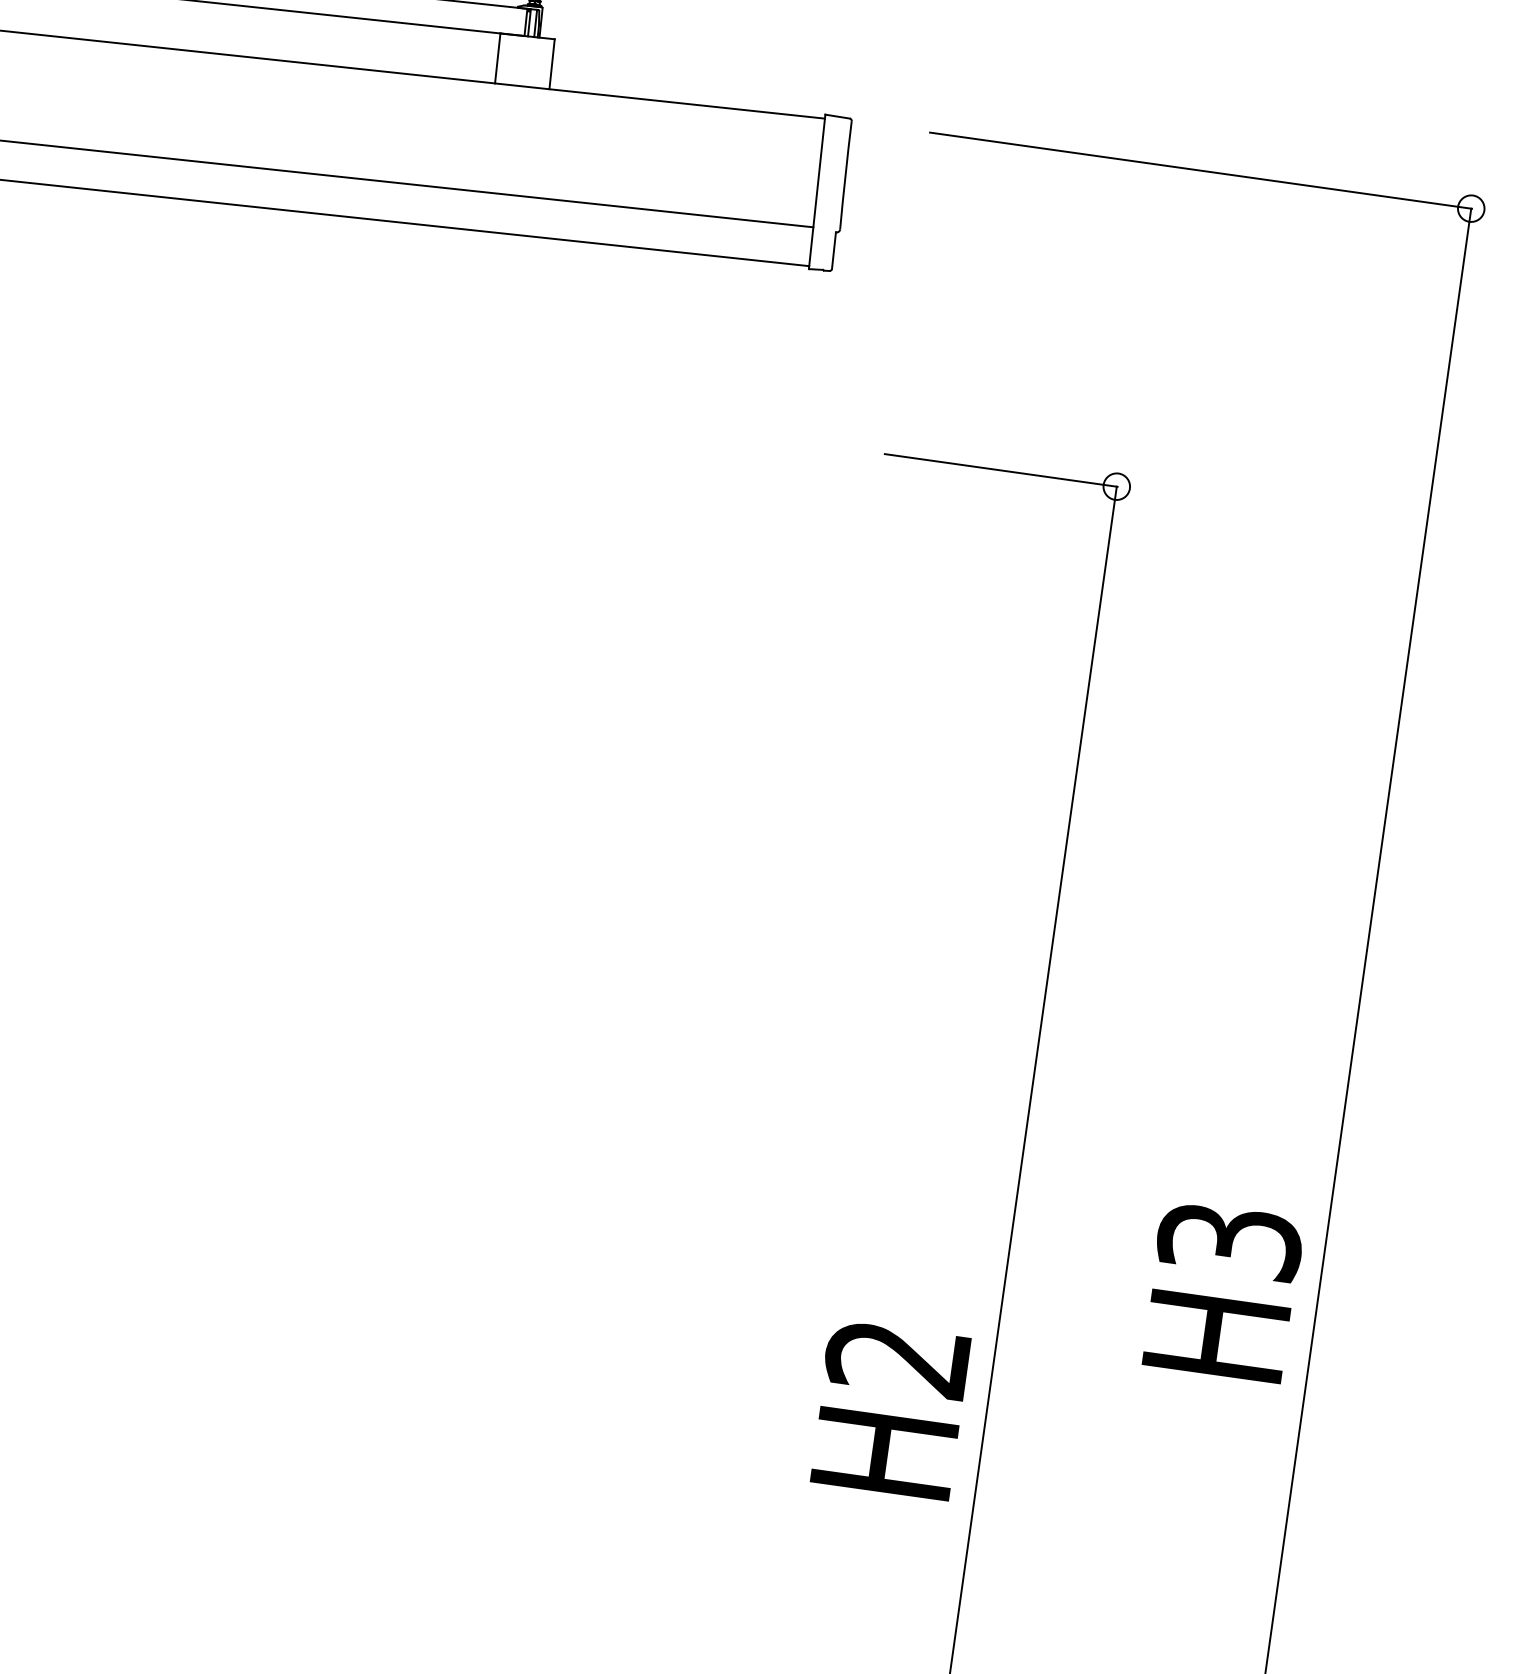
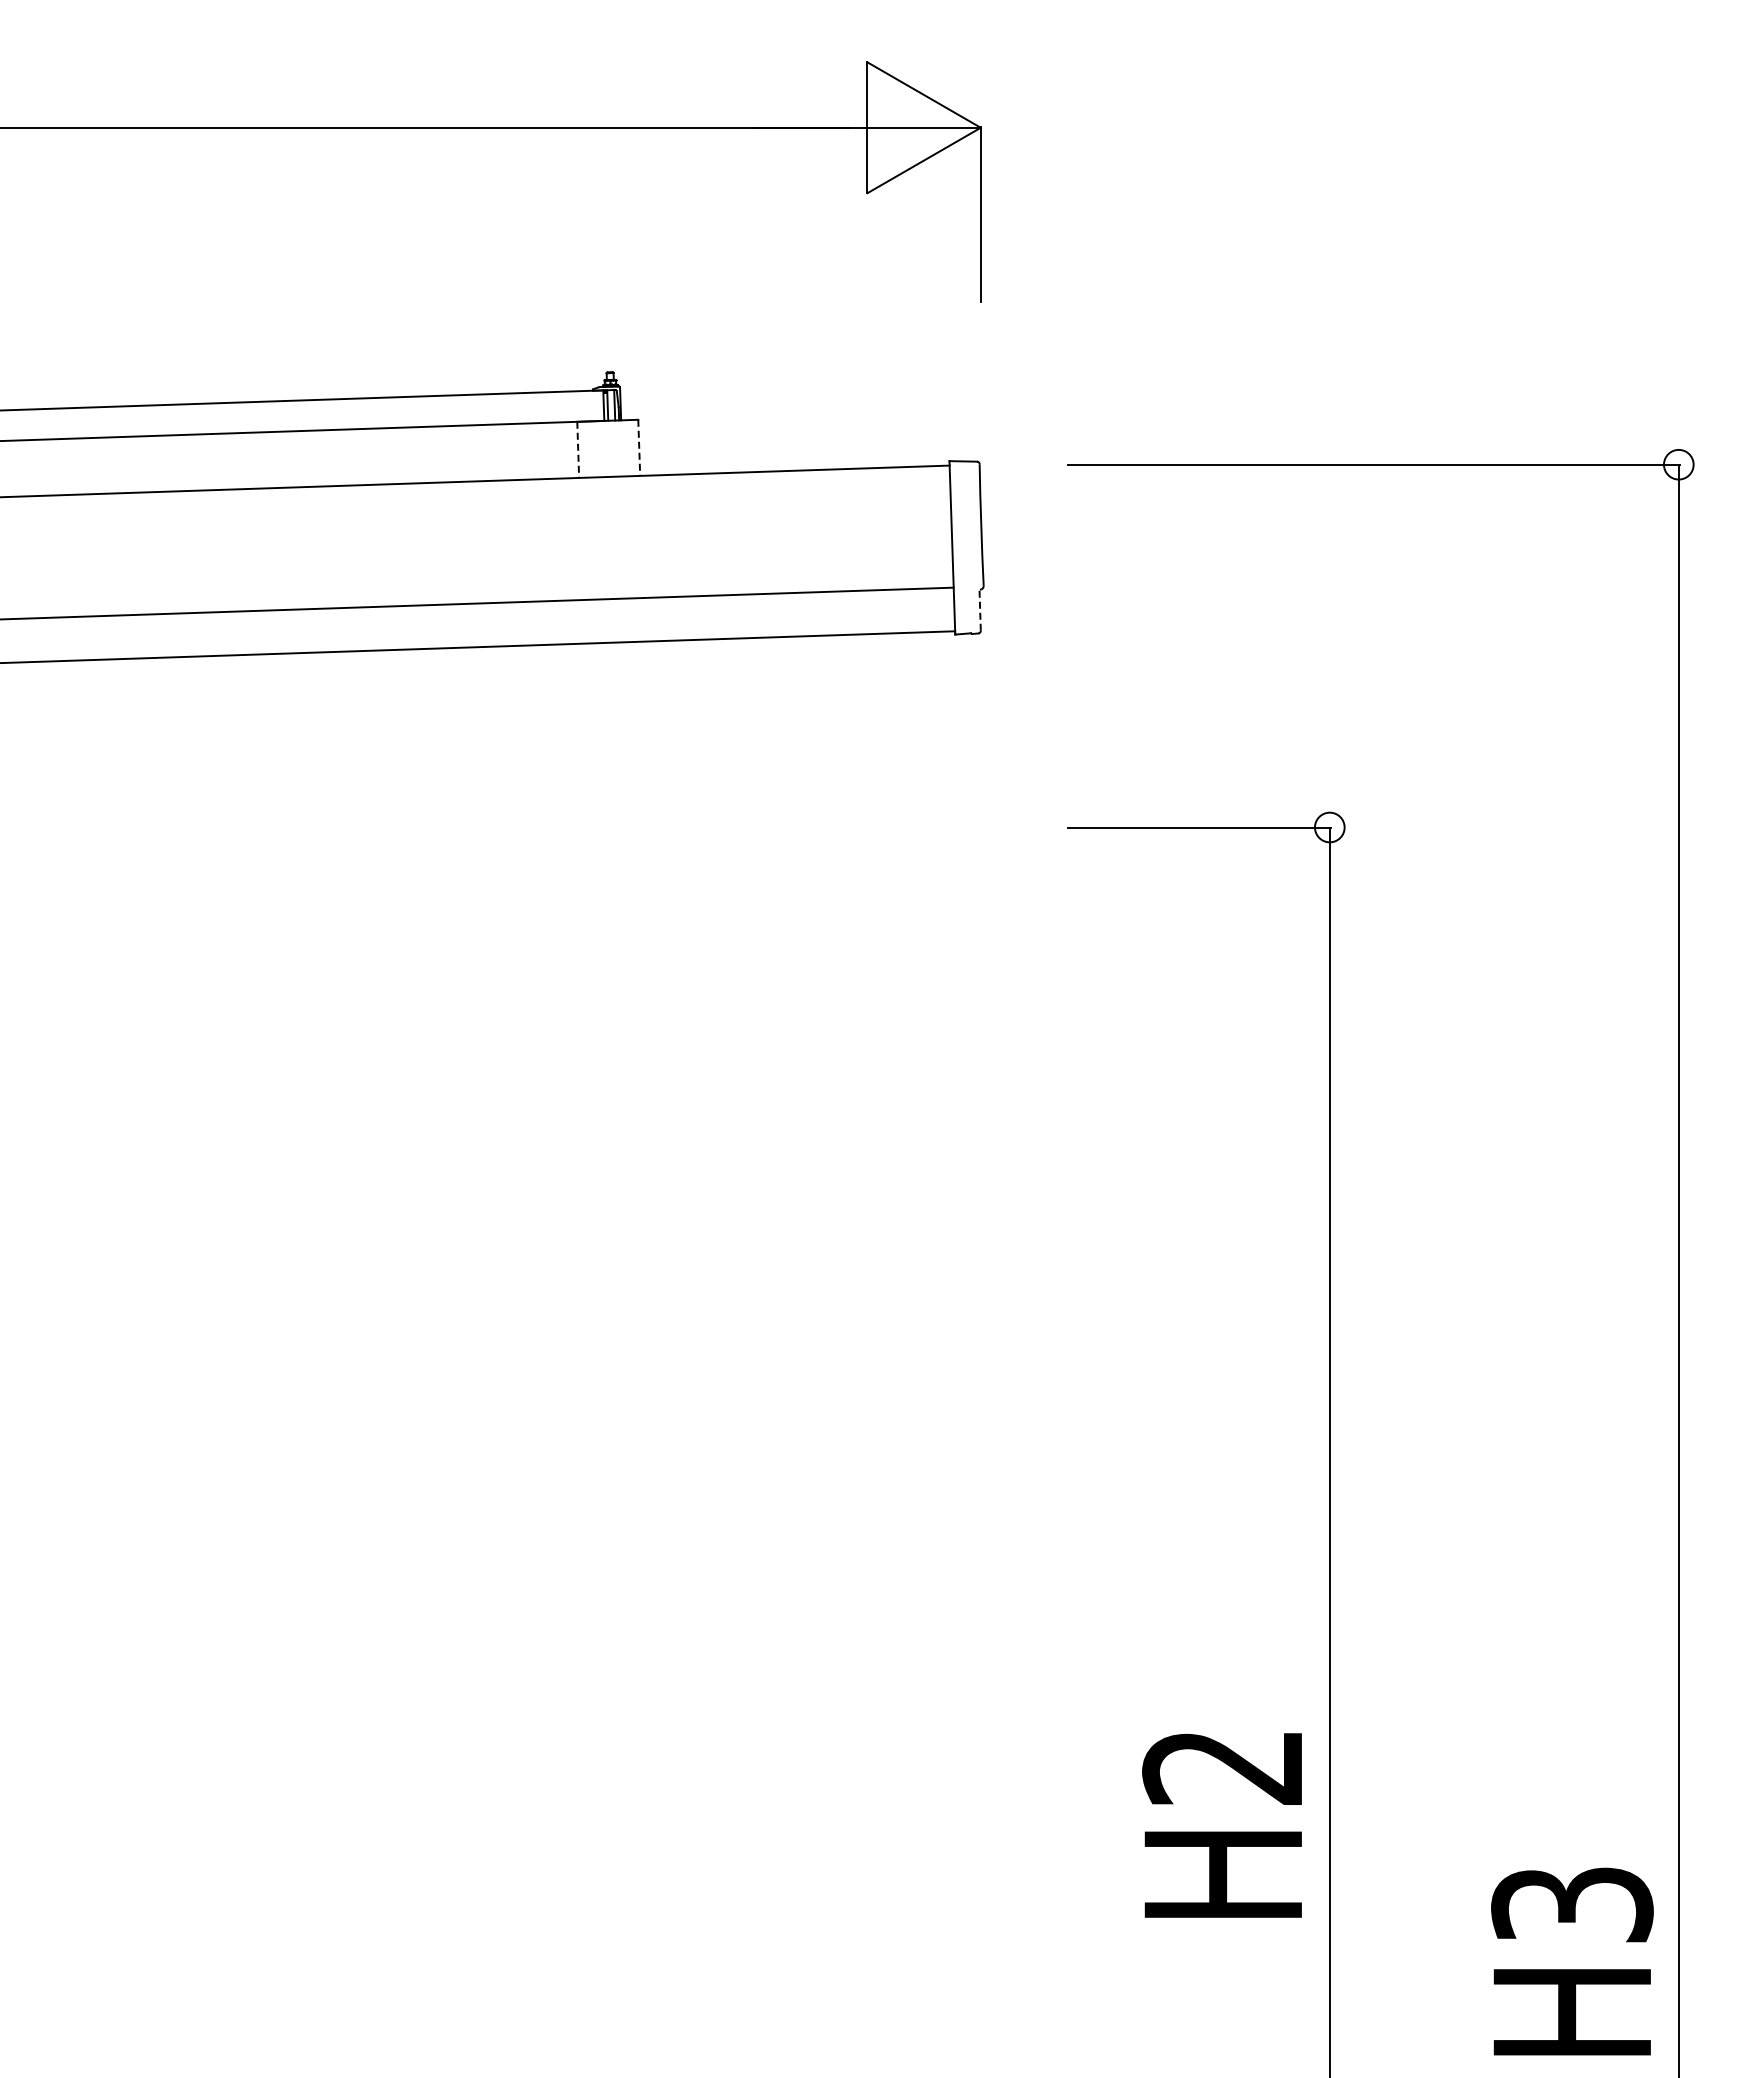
line: (497, 59) -> (578, 450), solid -> dashed
line: (552, 64) -> (639, 448), solid -> dashed
line: (834, 250) -> (980, 610), solid -> dashed
text: (1223, 1291) -> (1572, 1961), moved
text: (889, 1409) -> (1221, 1825), moved

